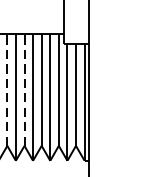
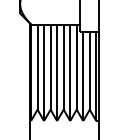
line: (7, 90) -> (37, 67), dashed -> solid
line: (24, 90) -> (50, 67), dashed -> solid

